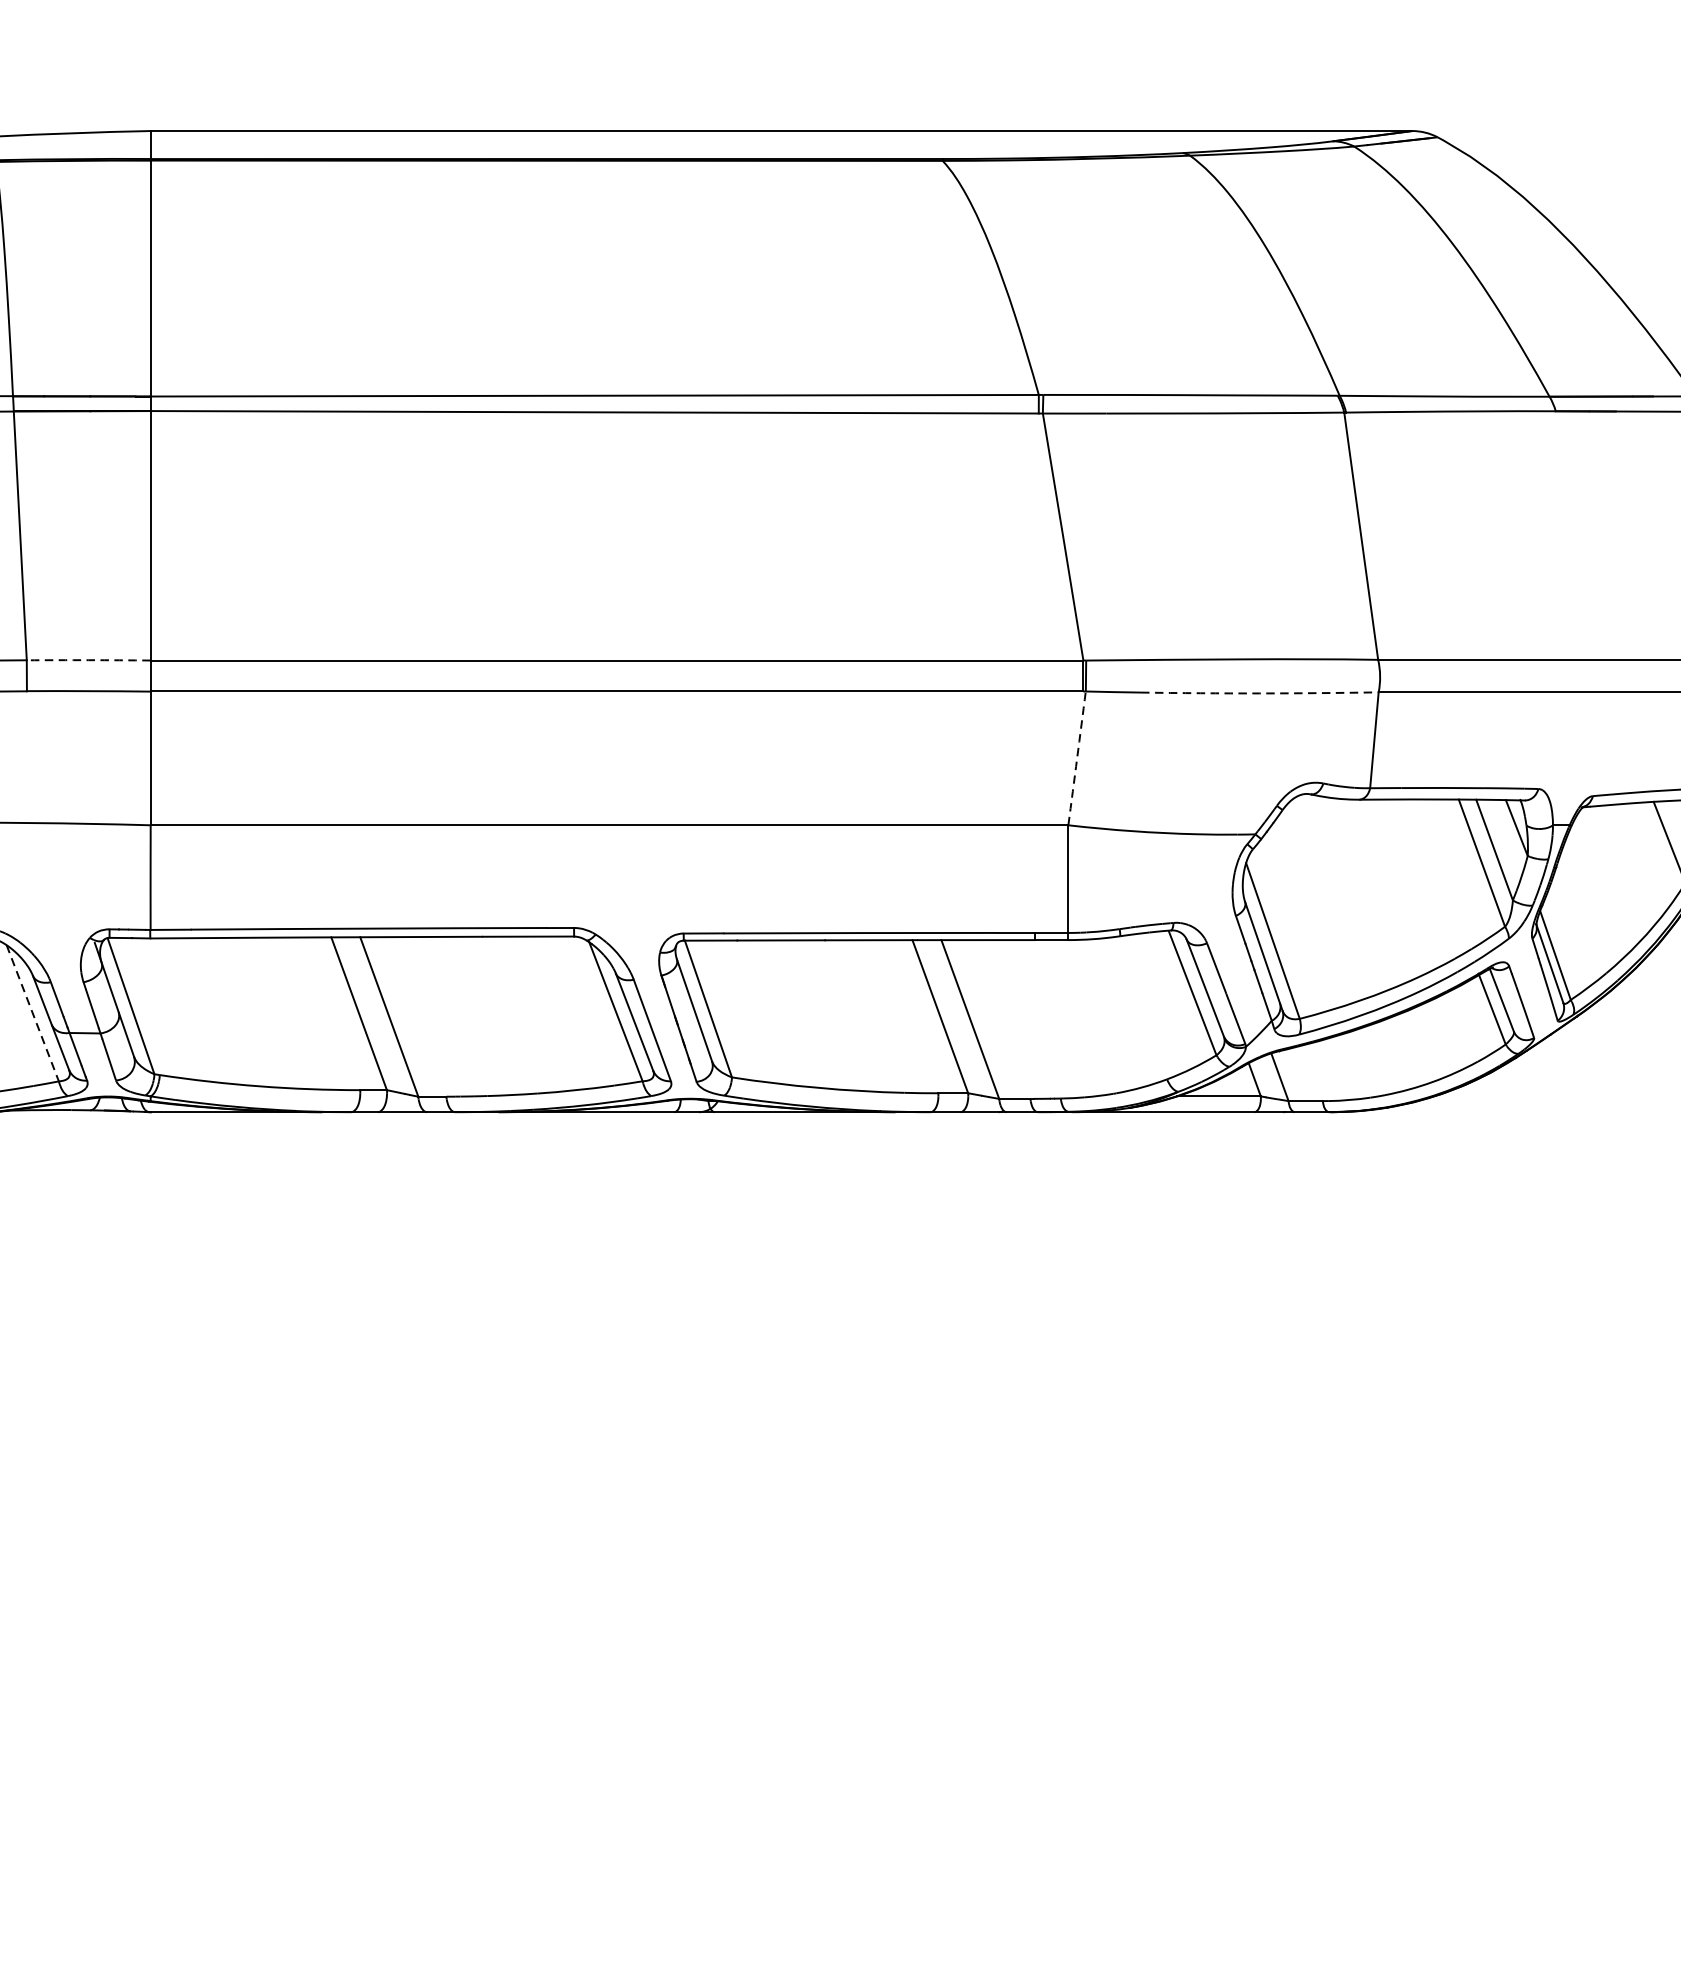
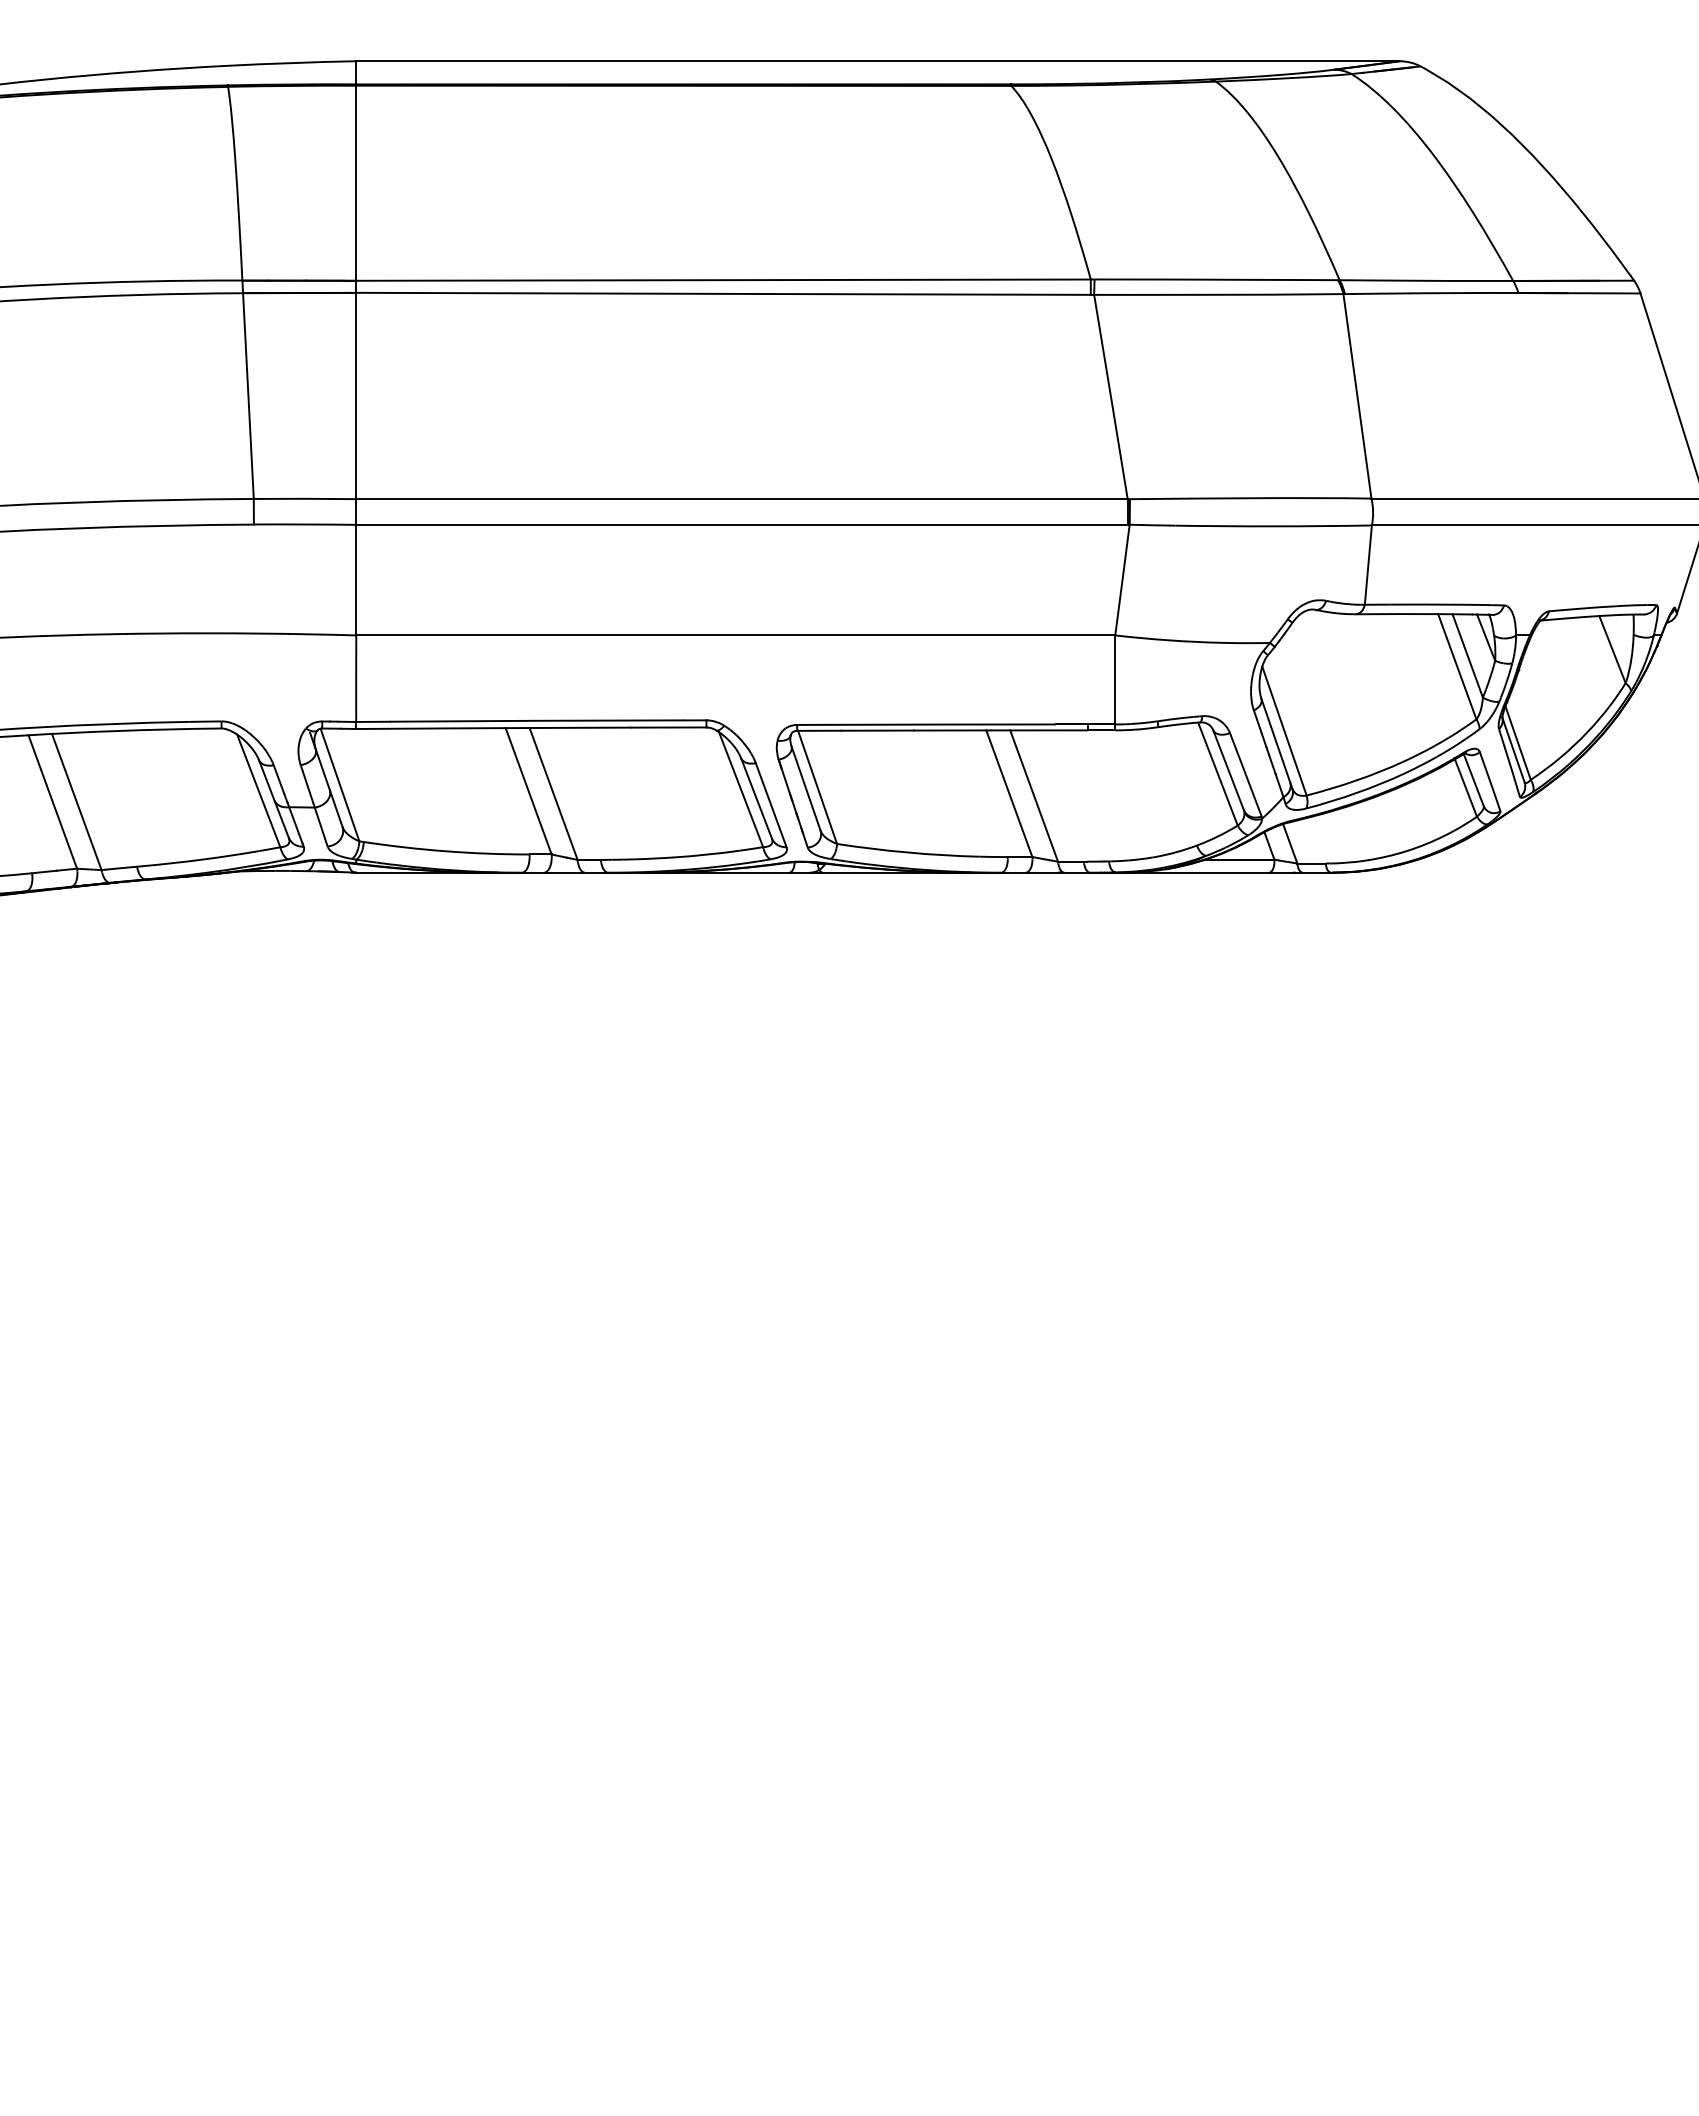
arc: (89, 659) -> (305, 498), dashed -> solid
arc: (1259, 693) -> (1273, 526), dashed -> solid
arc: (1077, 758) -> (1122, 580), dashed -> solid
line: (32, 1014) -> (258, 791), dashed -> solid

